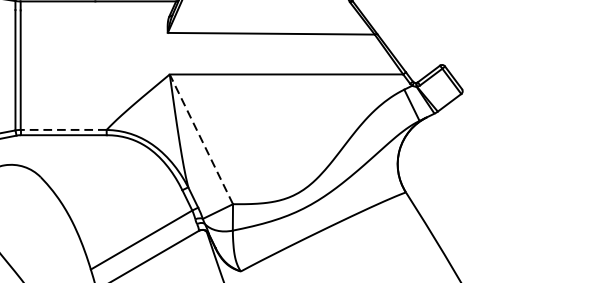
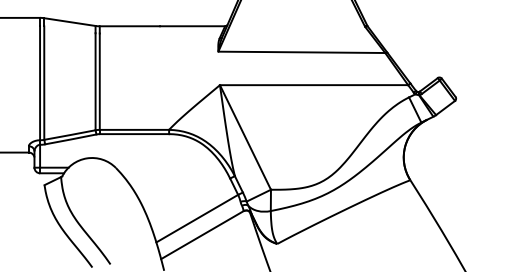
line: (63, 129) -> (134, 129), dashed -> solid
line: (201, 139) -> (245, 137), dashed -> solid

